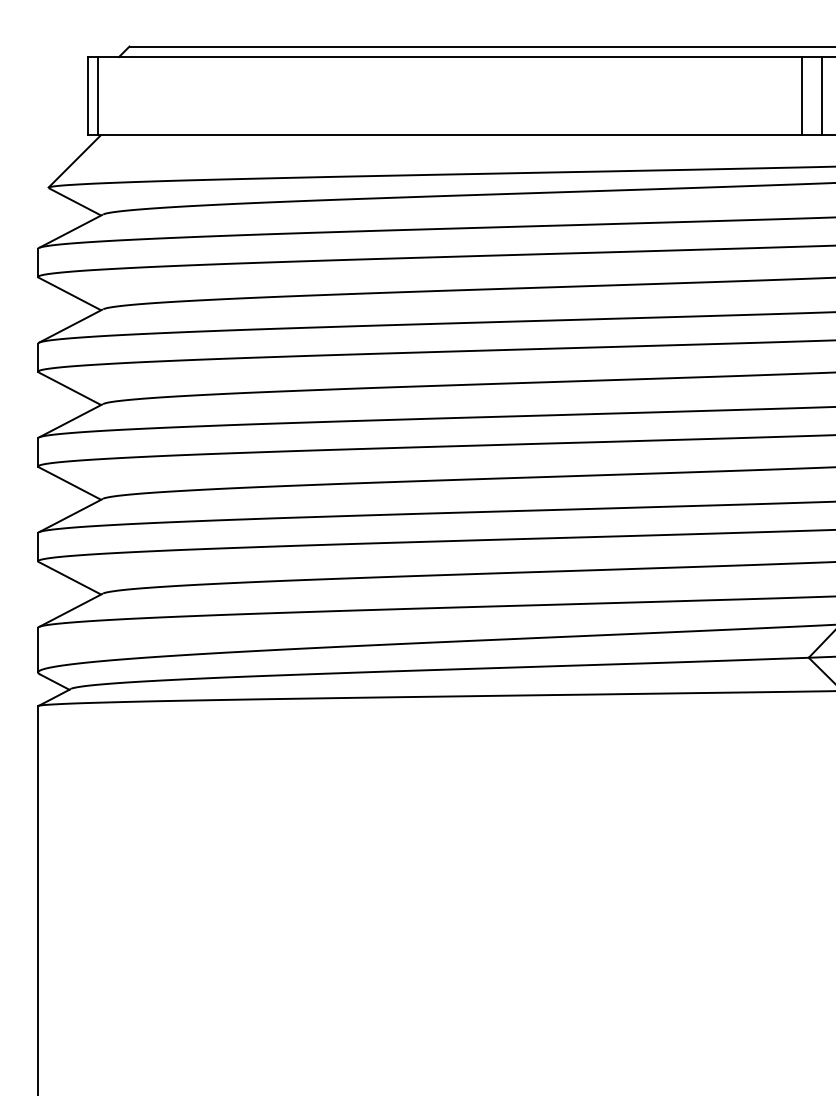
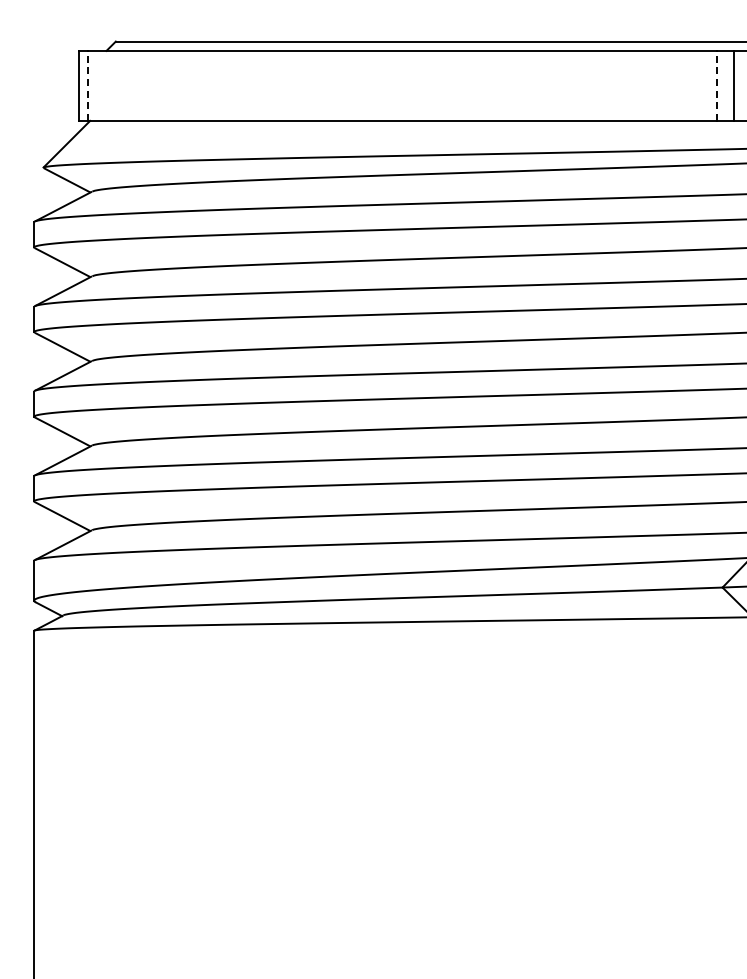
line: (97, 95) -> (87, 85), solid -> dashed
line: (801, 95) -> (716, 85), solid -> dashed

